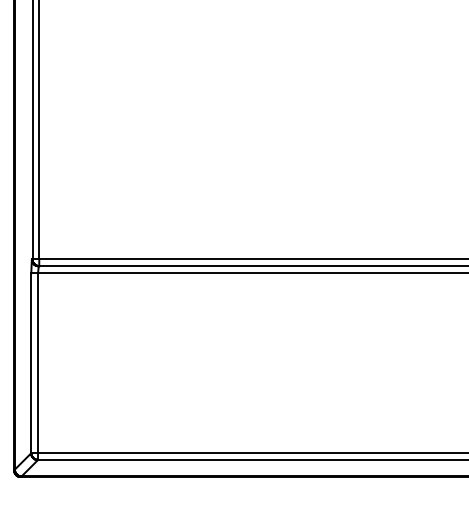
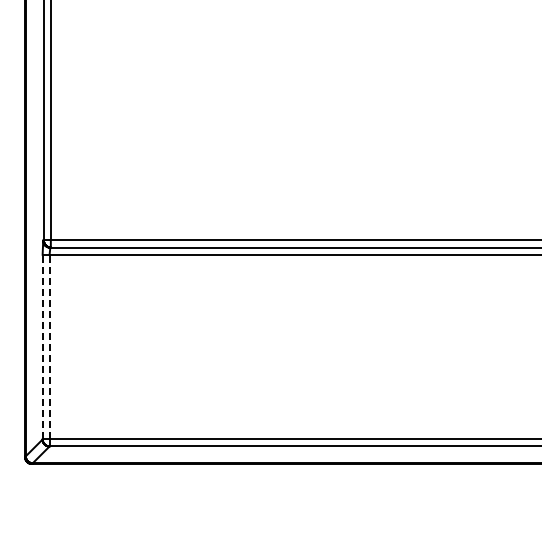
line: (31, 362) -> (42, 346), solid -> dashed
line: (37, 362) -> (49, 346), solid -> dashed

